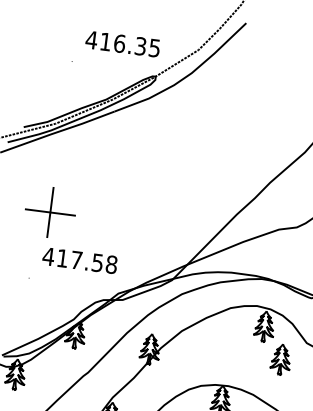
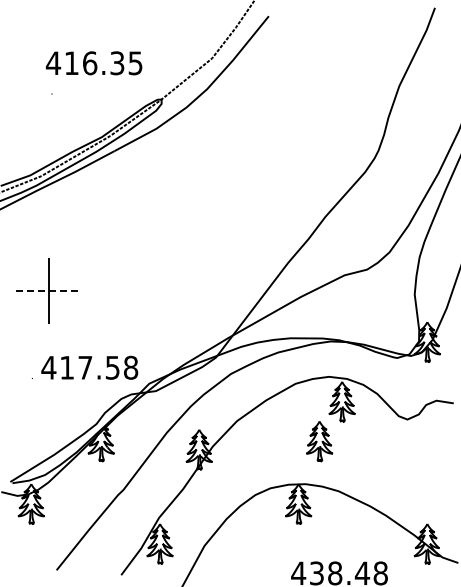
text: (123, 44) -> (94, 63), moved
line: (50, 212) -> (49, 290), solid -> dashed
text: (79, 260) -> (89, 367), moved
part: (281, 359) -> (319, 441), moved

